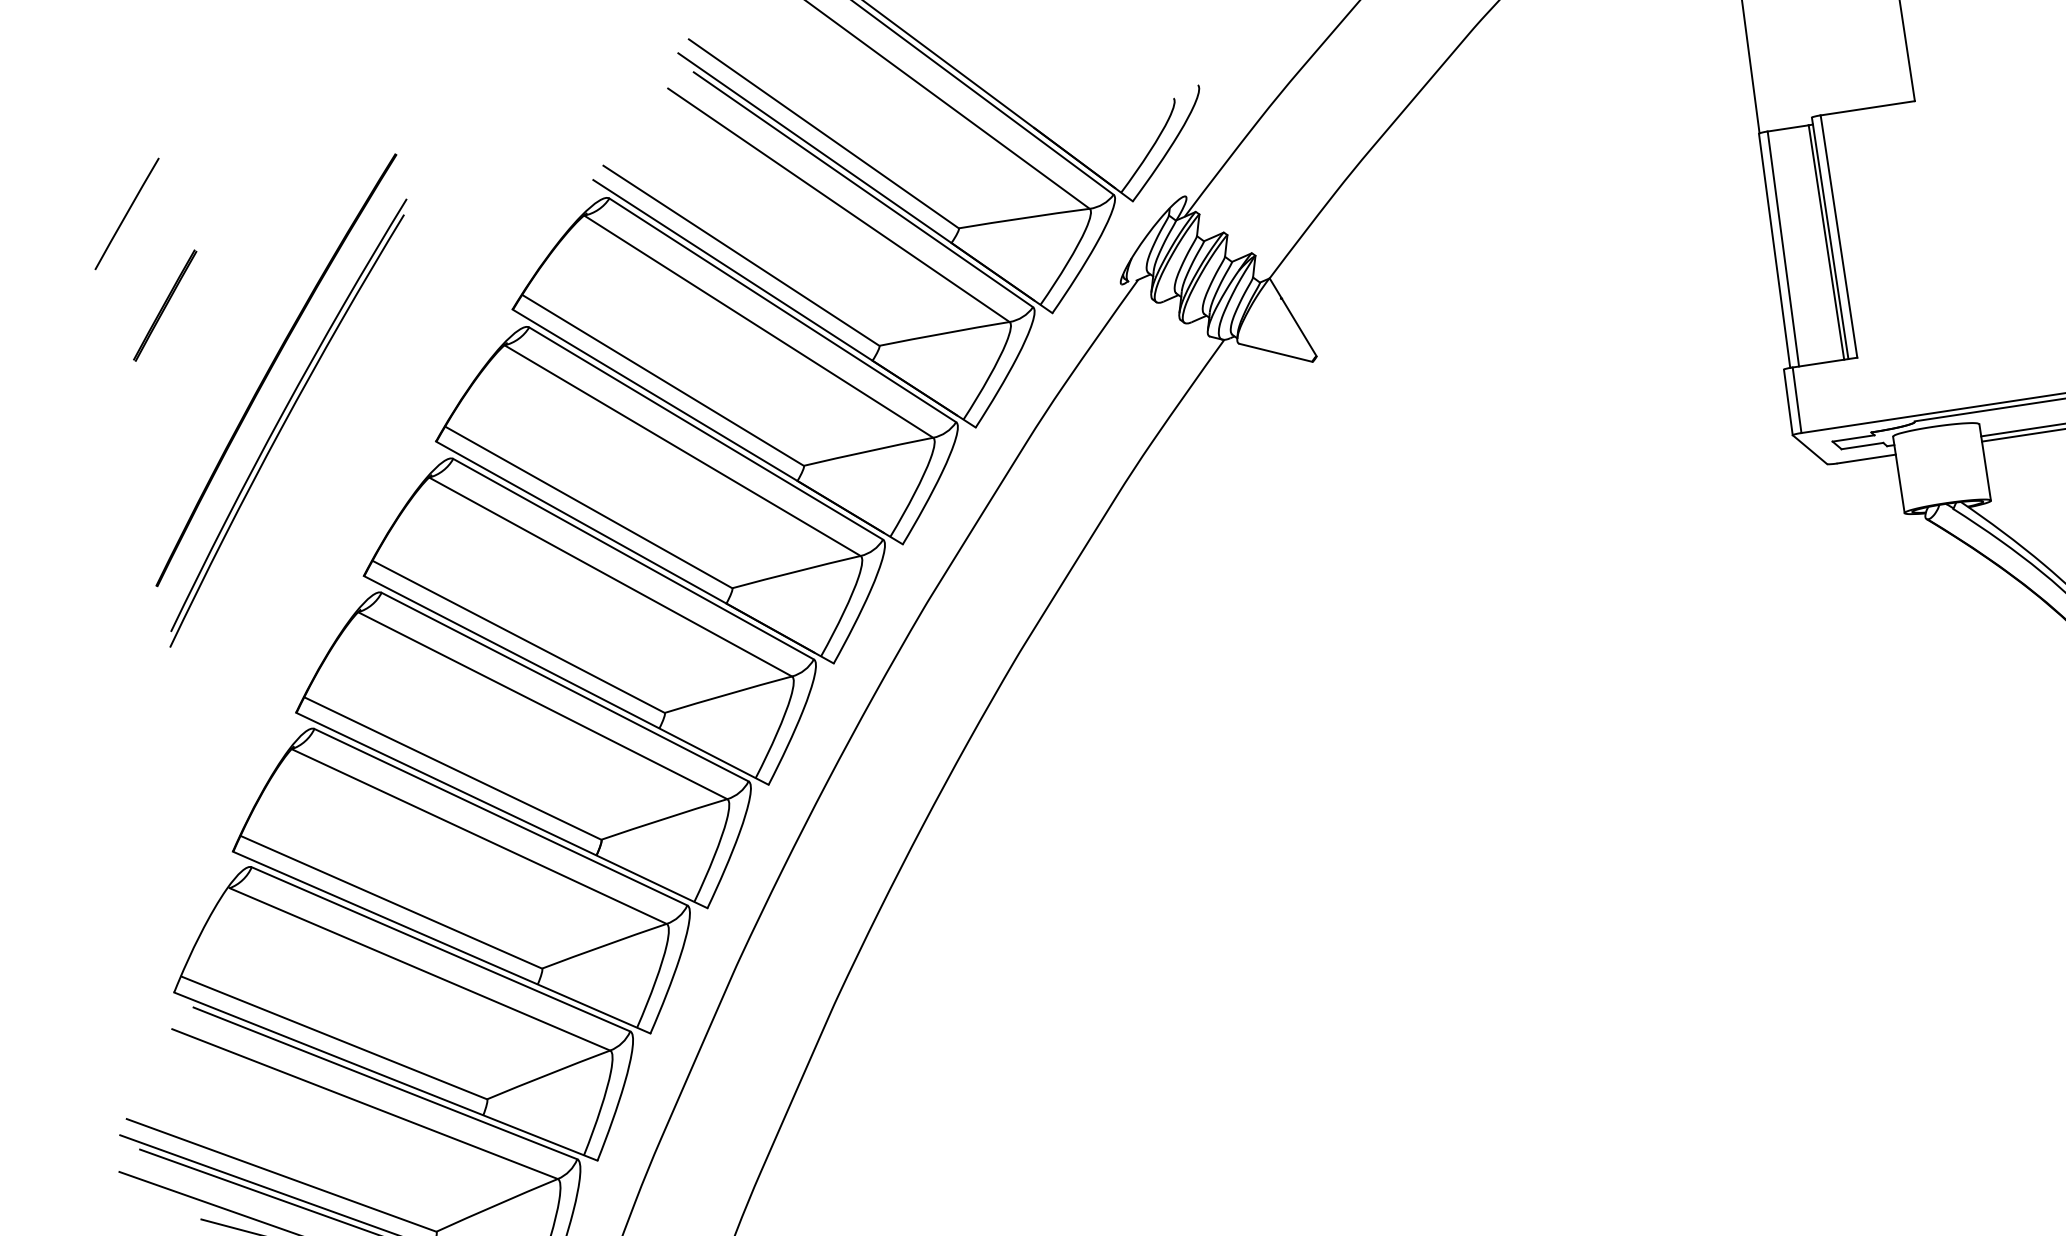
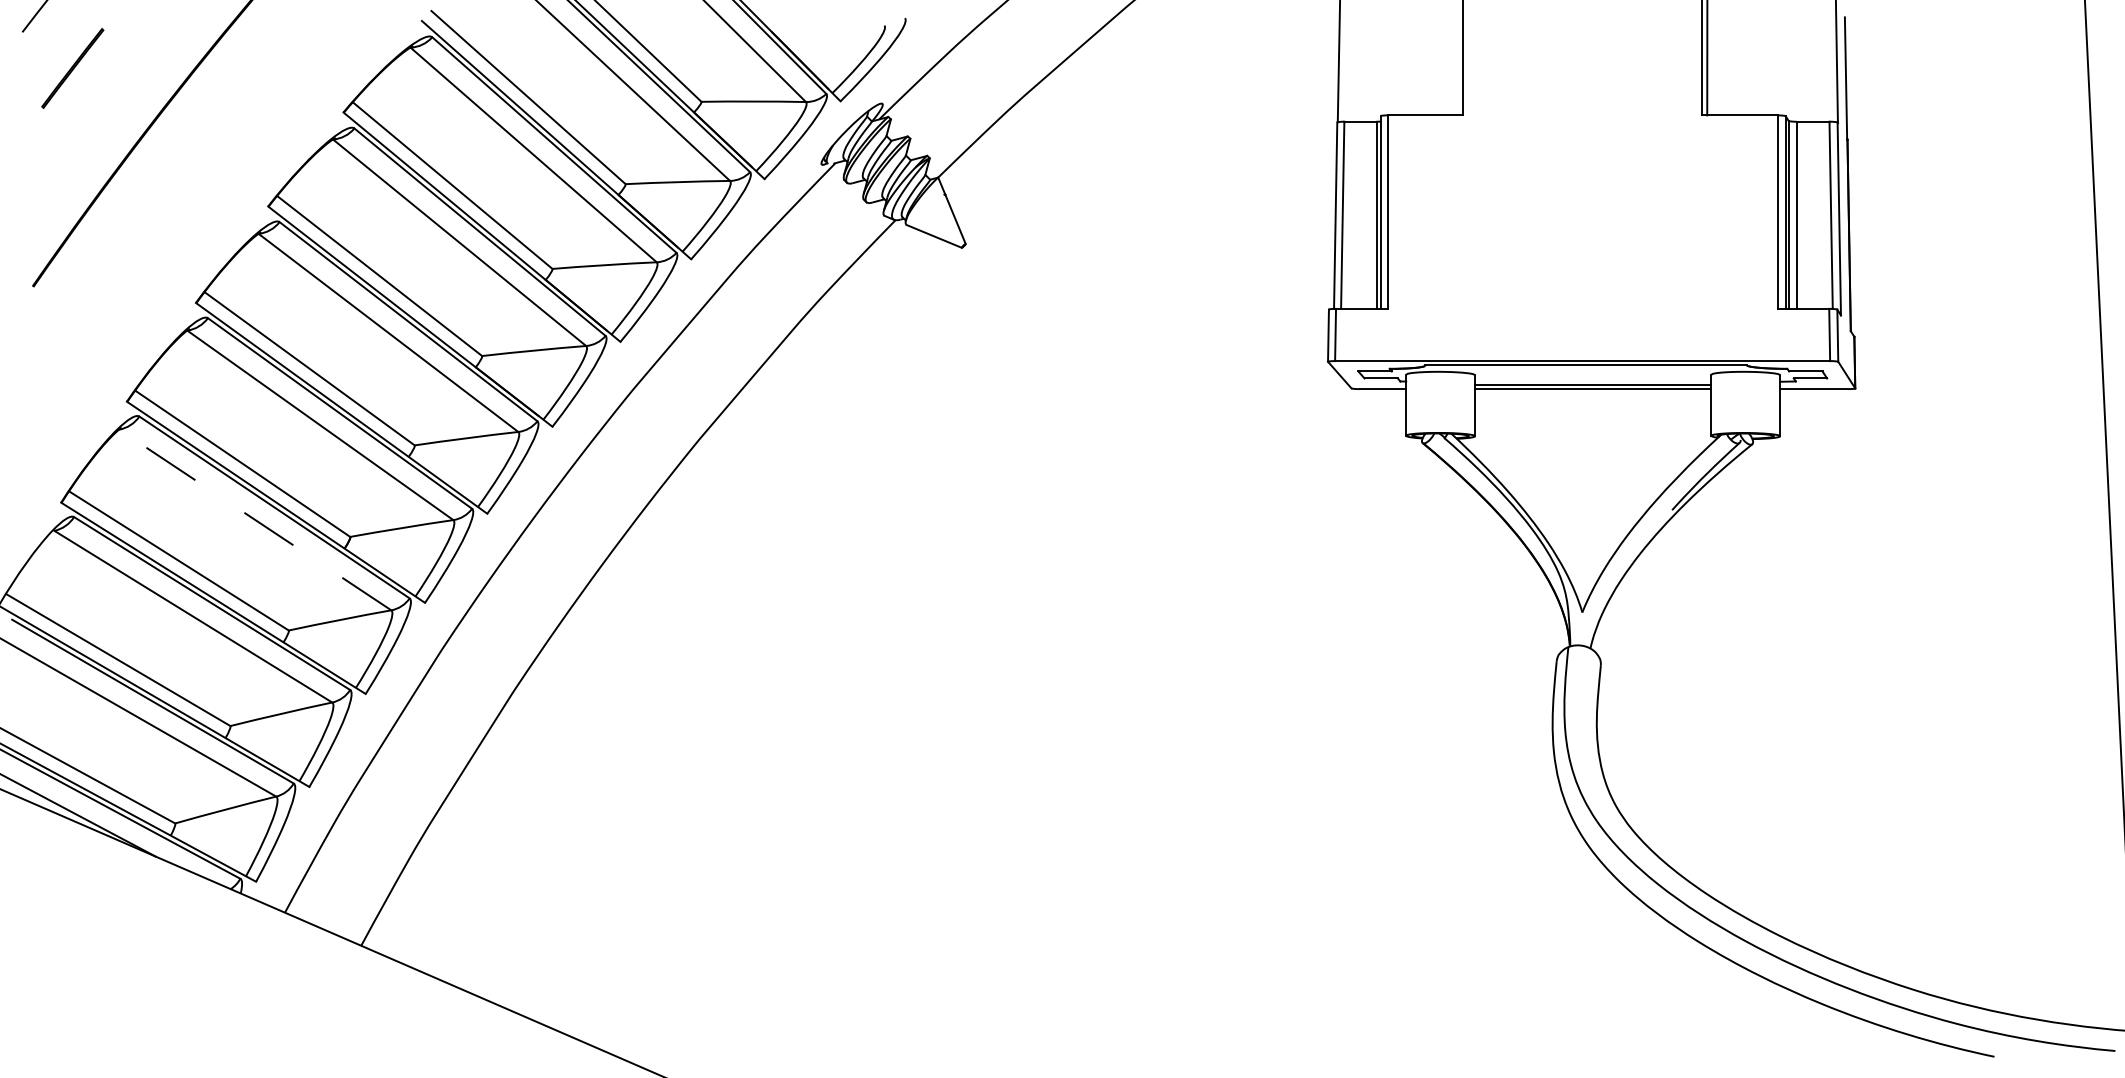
part: (287, 422) -> (154, 174), removed
line: (478, 836) -> (254, 519), solid -> dashed

